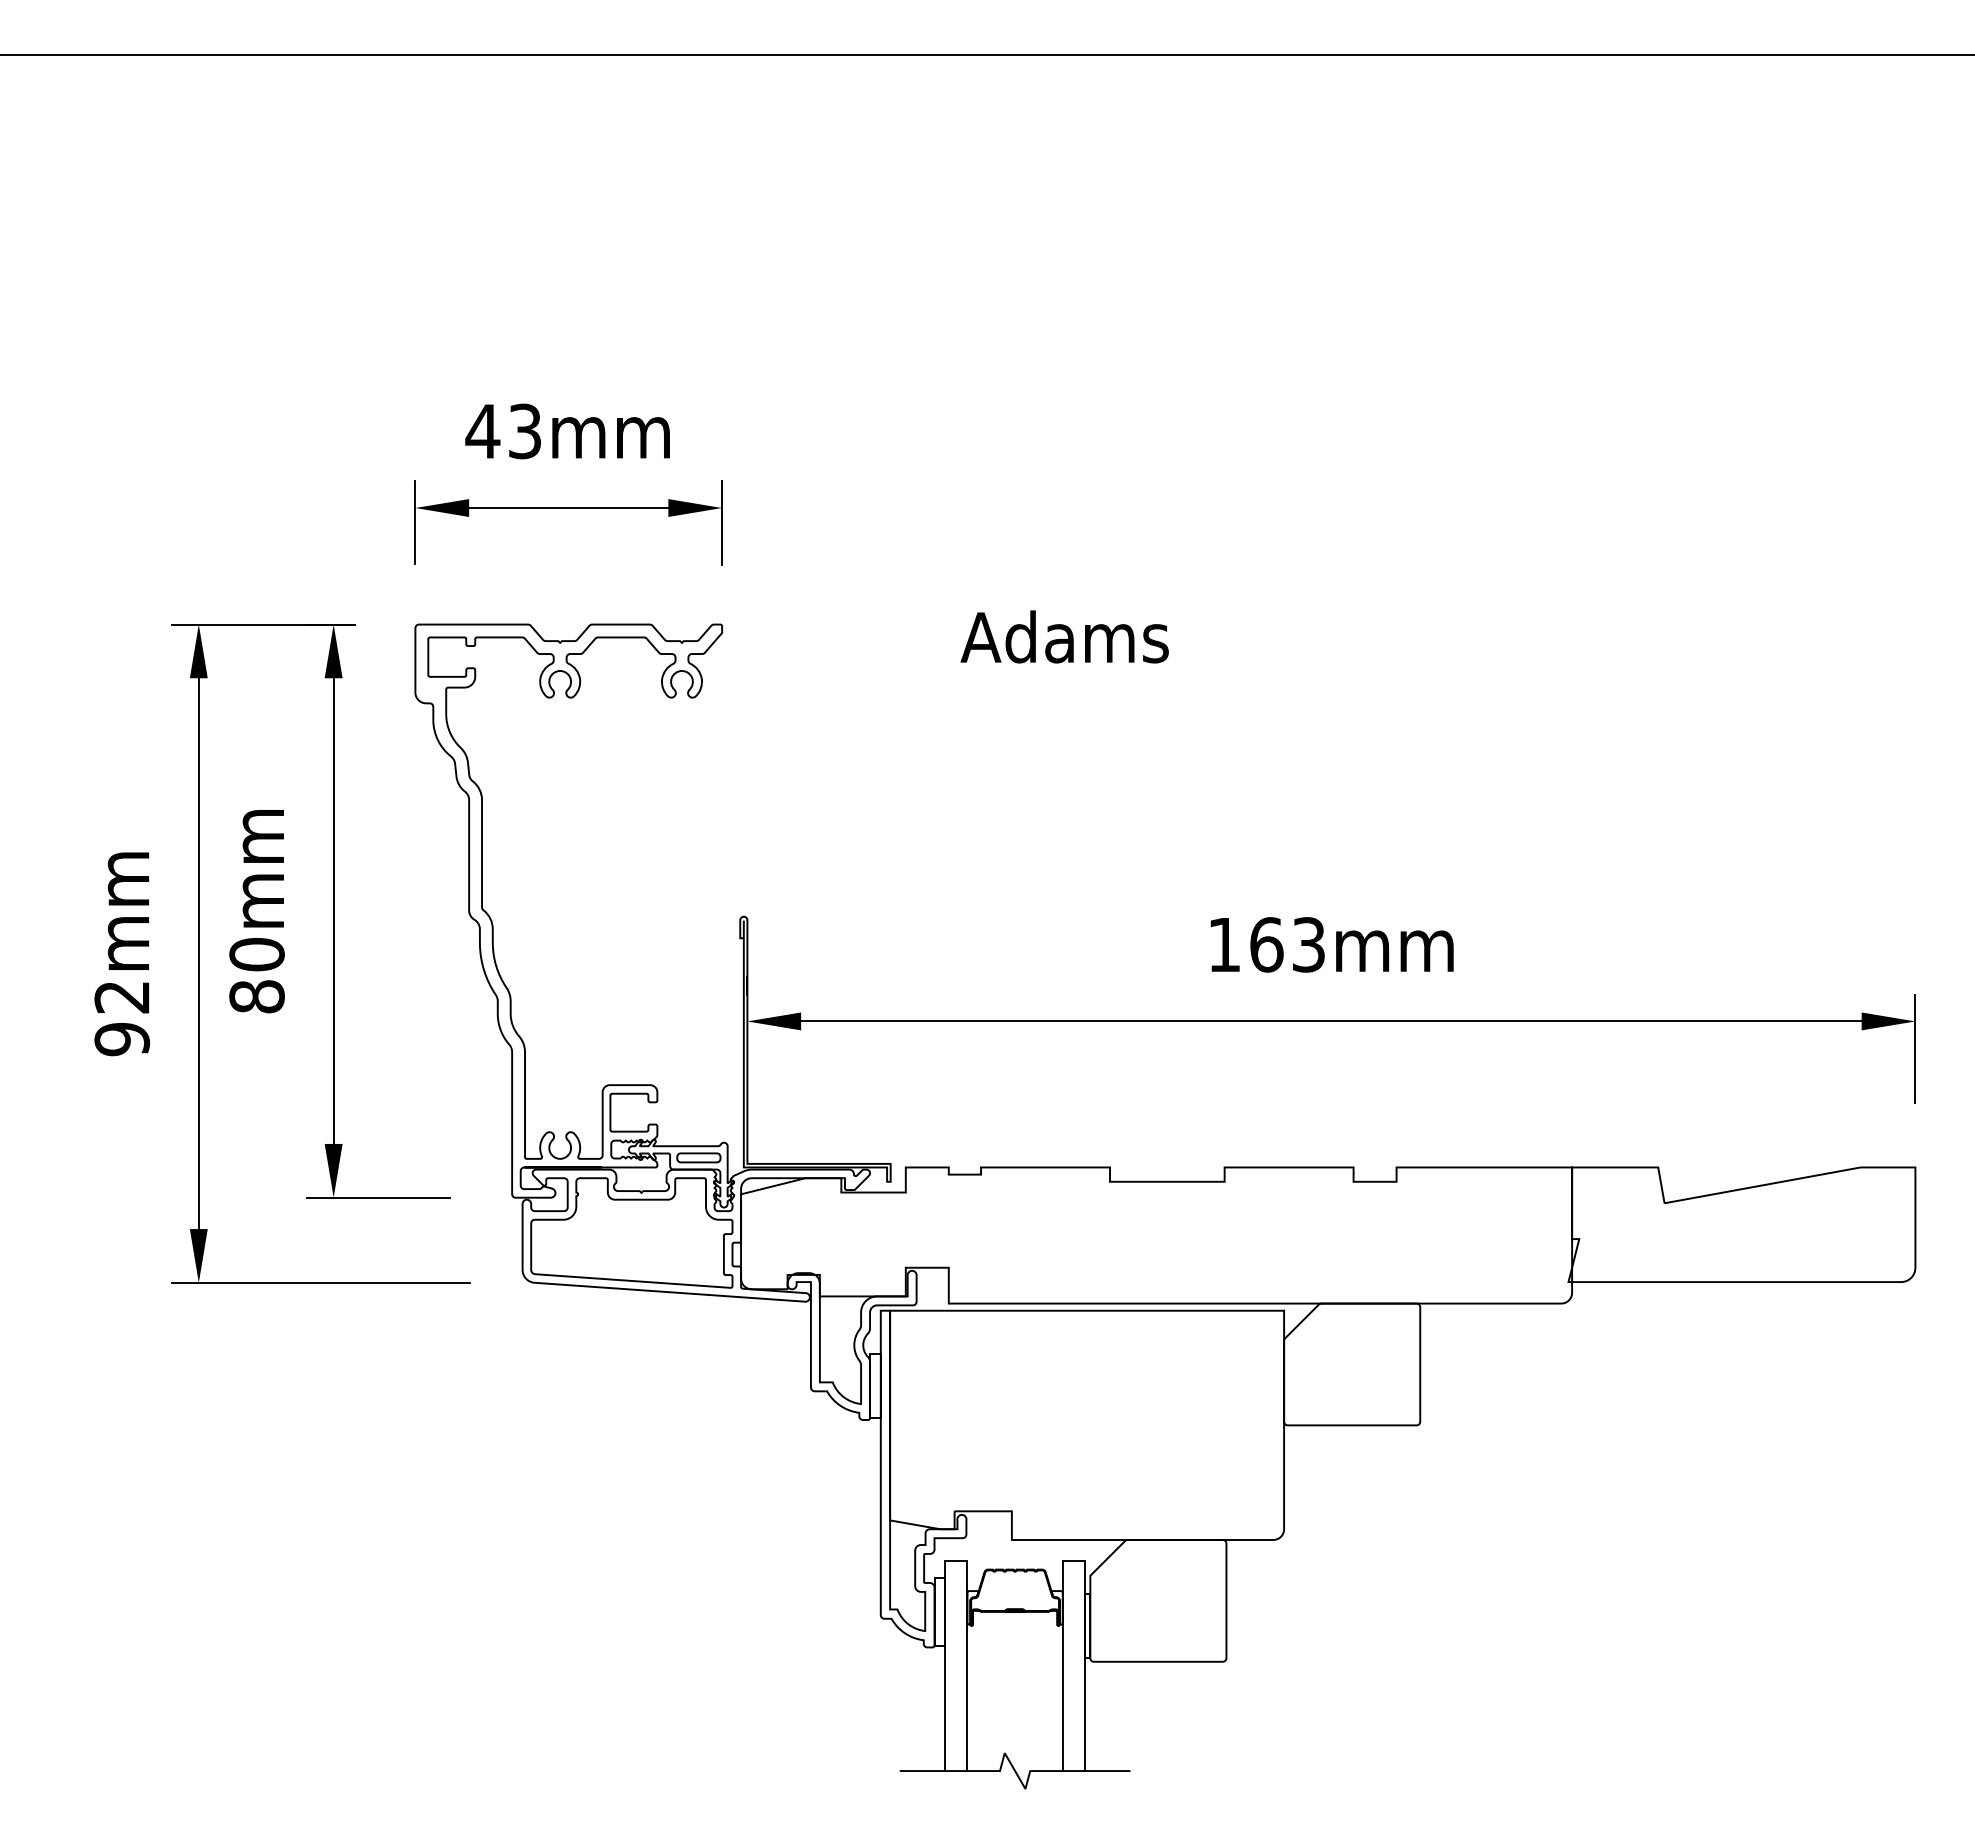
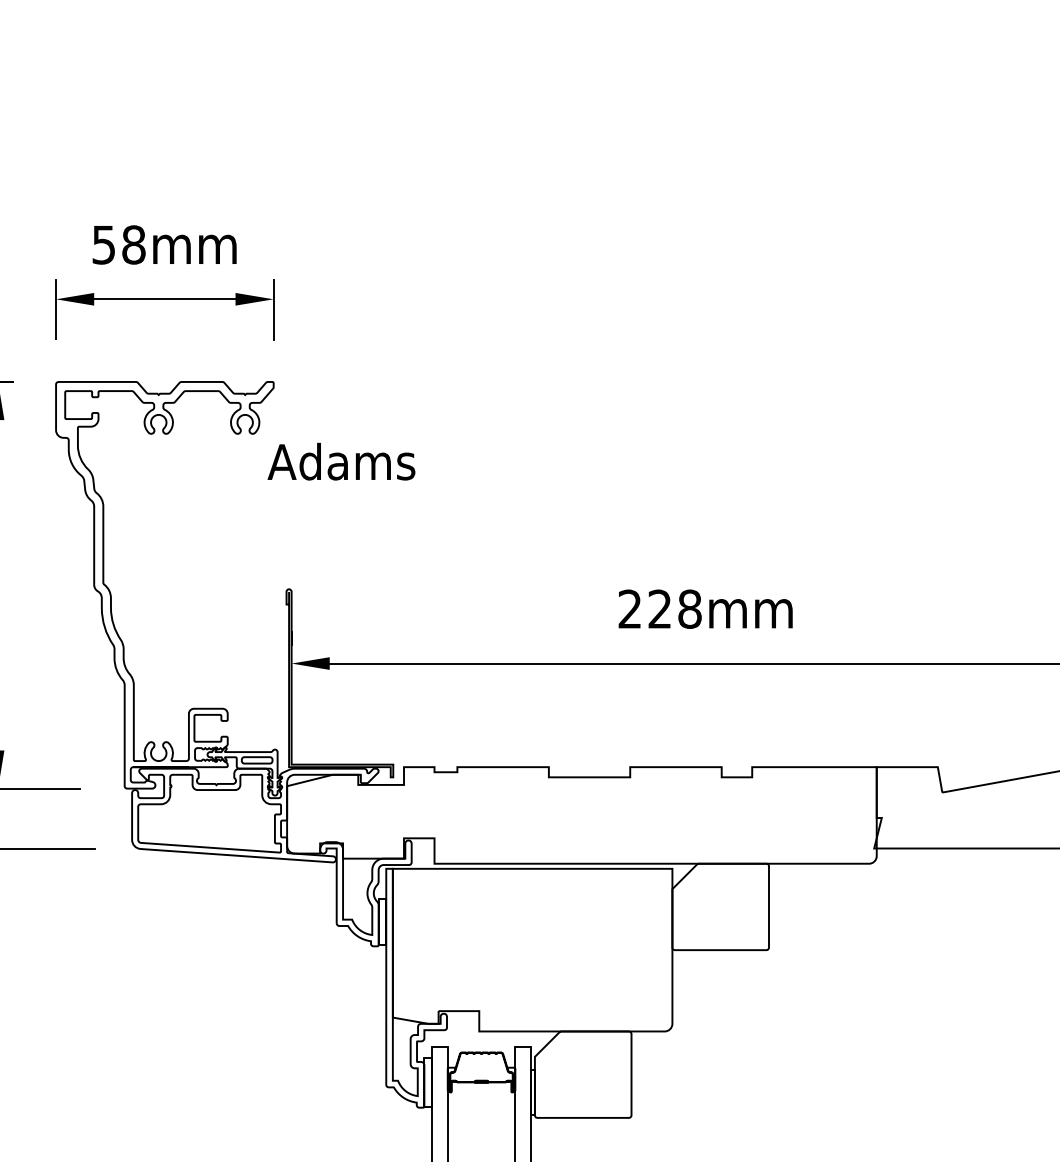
text: (503, 431) -> (118, 245), 43mm -> 58mm
text: (1064, 636) -> (341, 461), moved
text: (1266, 944) -> (659, 608), 163mm -> 228mm

